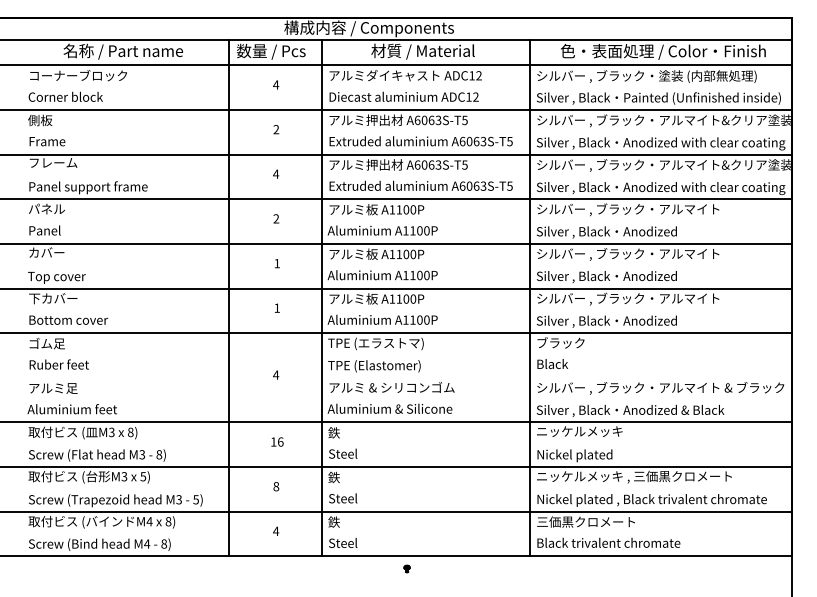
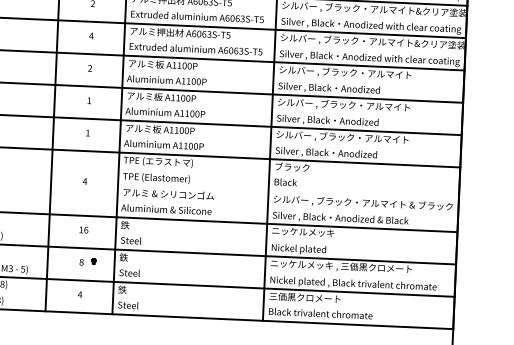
part: (406, 568) -> (93, 261), moved

